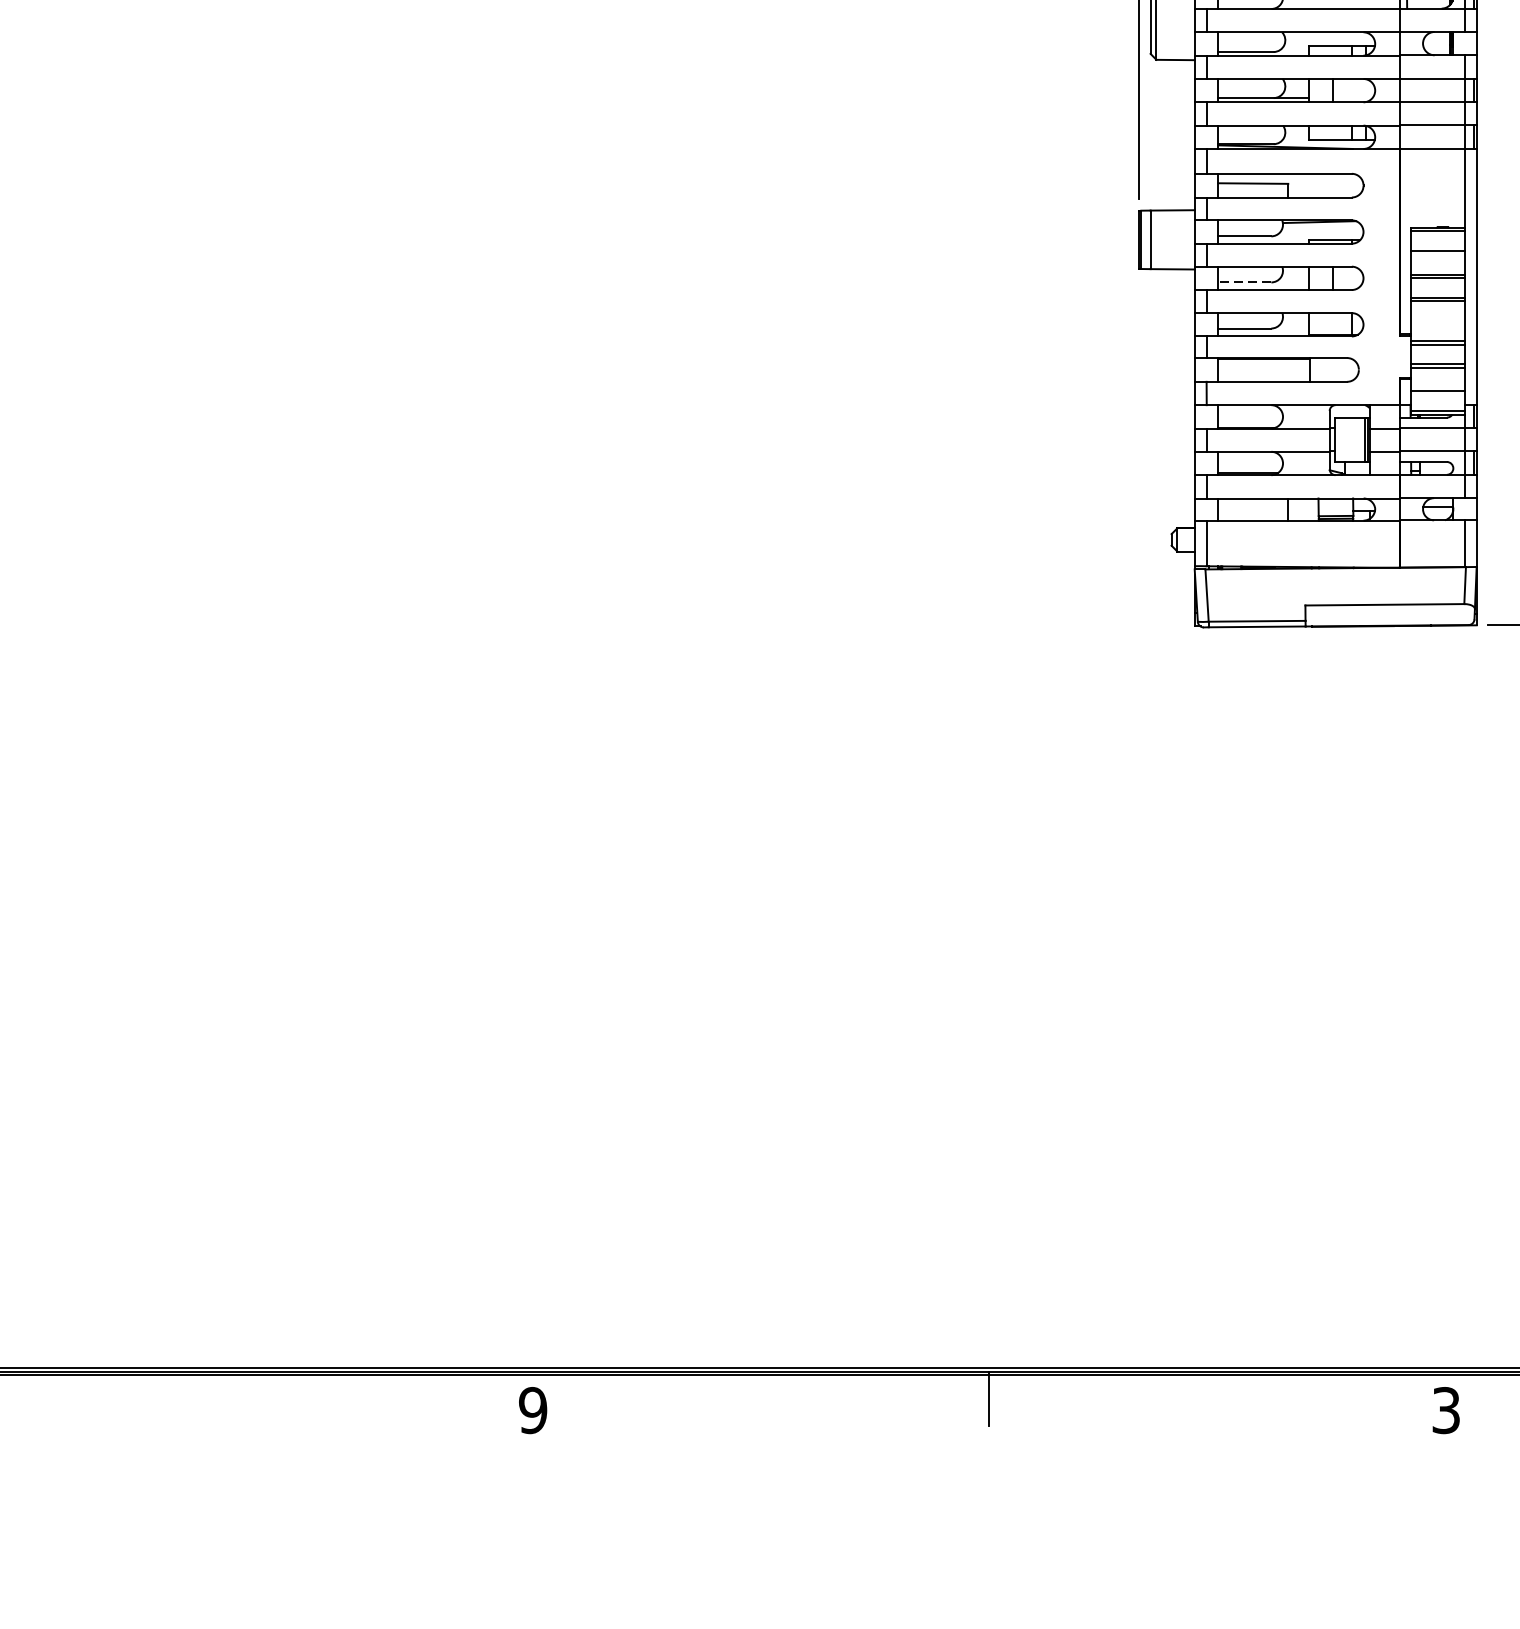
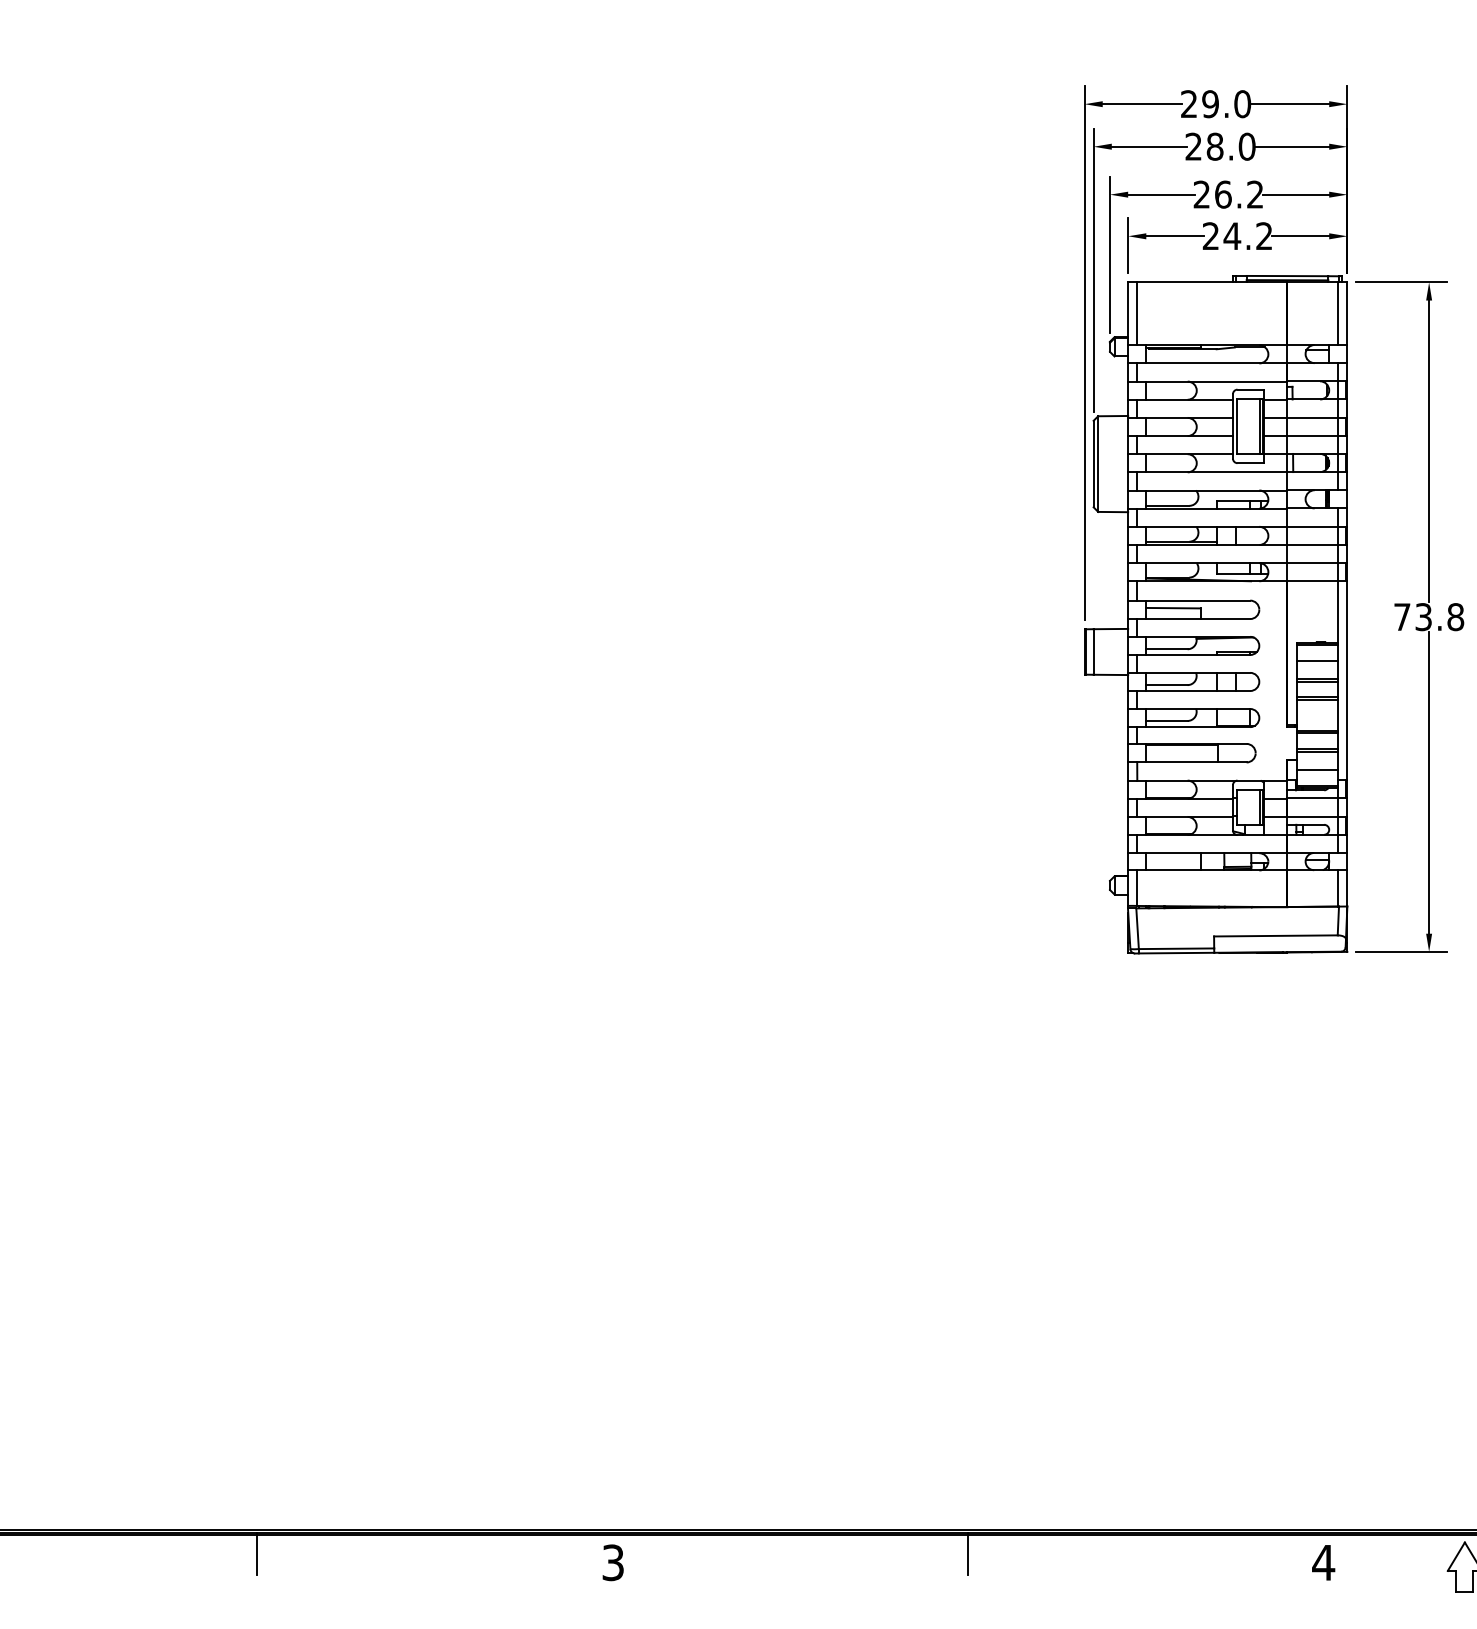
line: (1244, 282) -> (1166, 685), dashed -> solid
line: (75, 1398) -> (257, 1553), added
text: (533, 1410) -> (613, 1562), 9 -> 3
text: (1446, 1410) -> (1323, 1562), 3 -> 4

